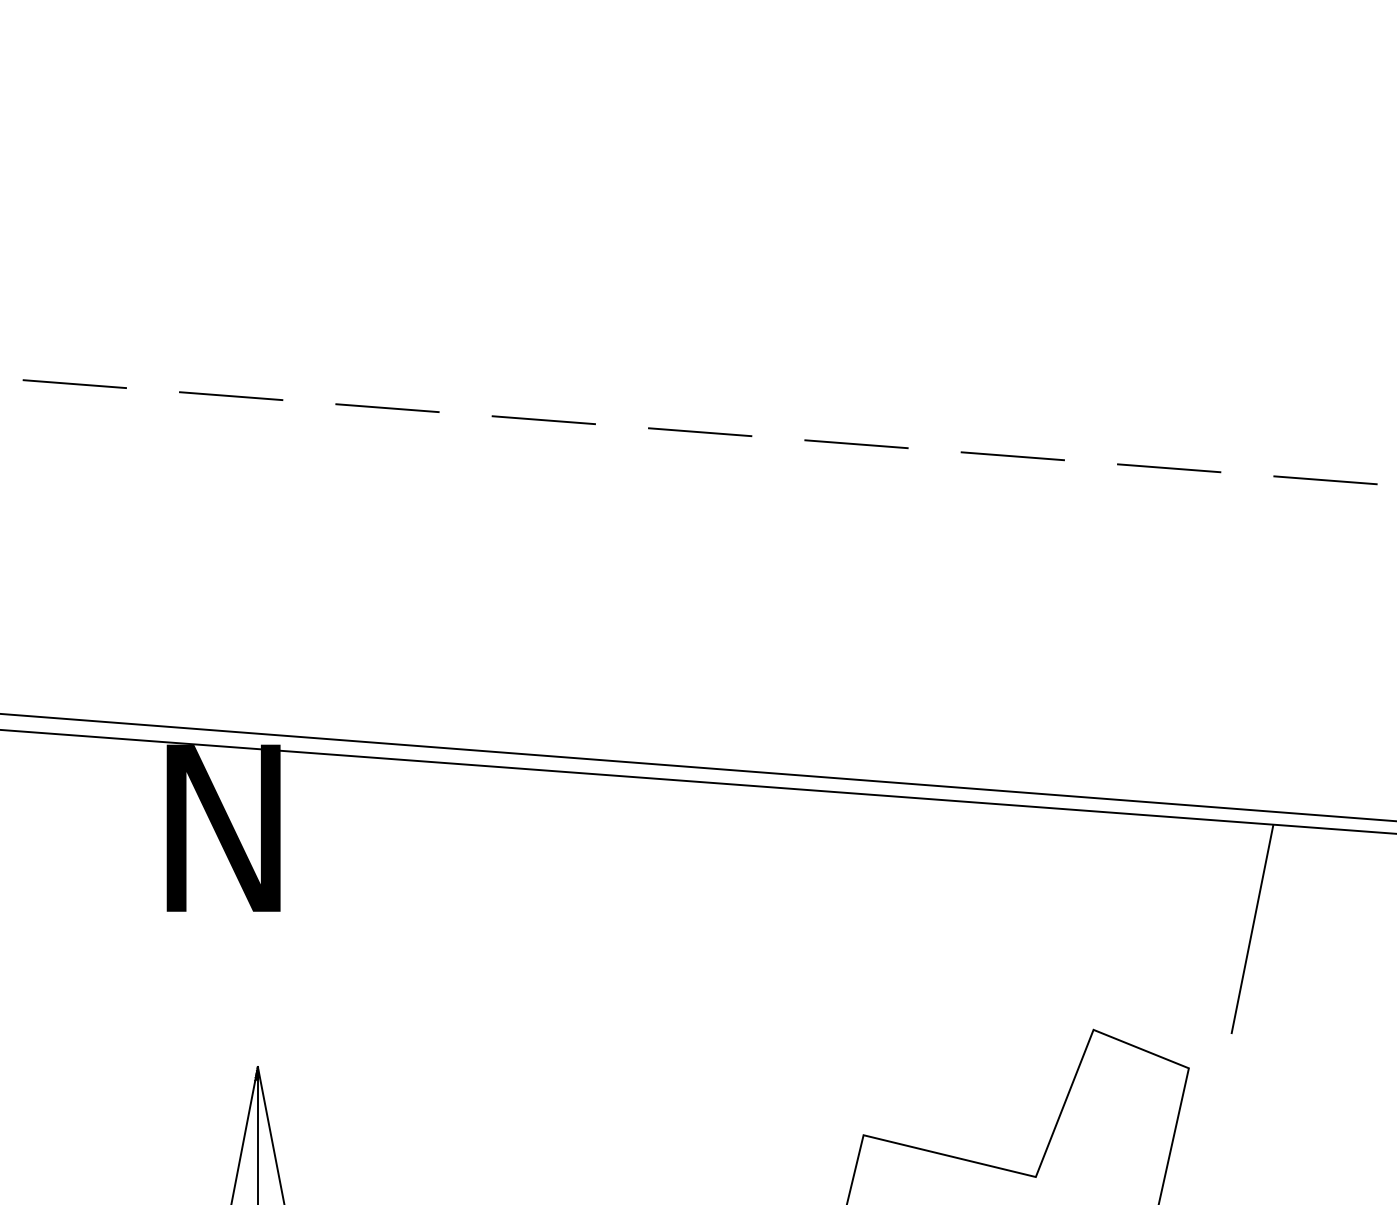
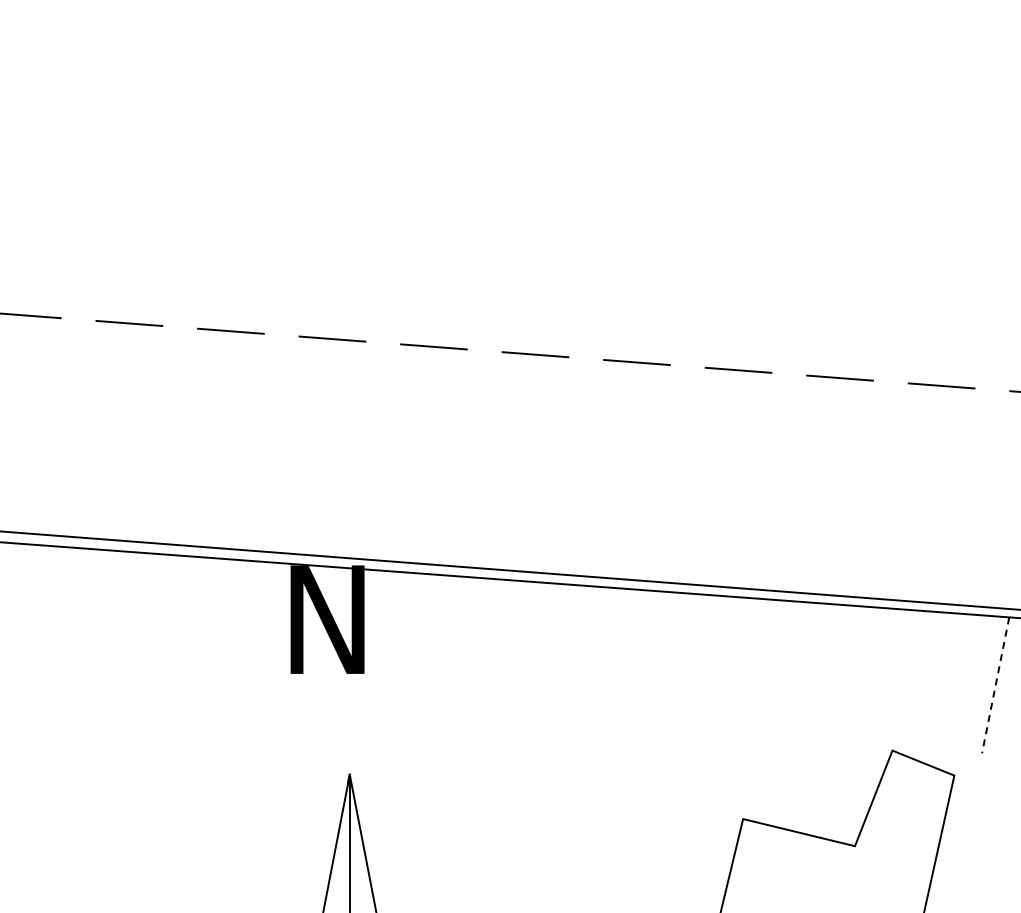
line: (1252, 929) -> (995, 685), solid -> dashed

